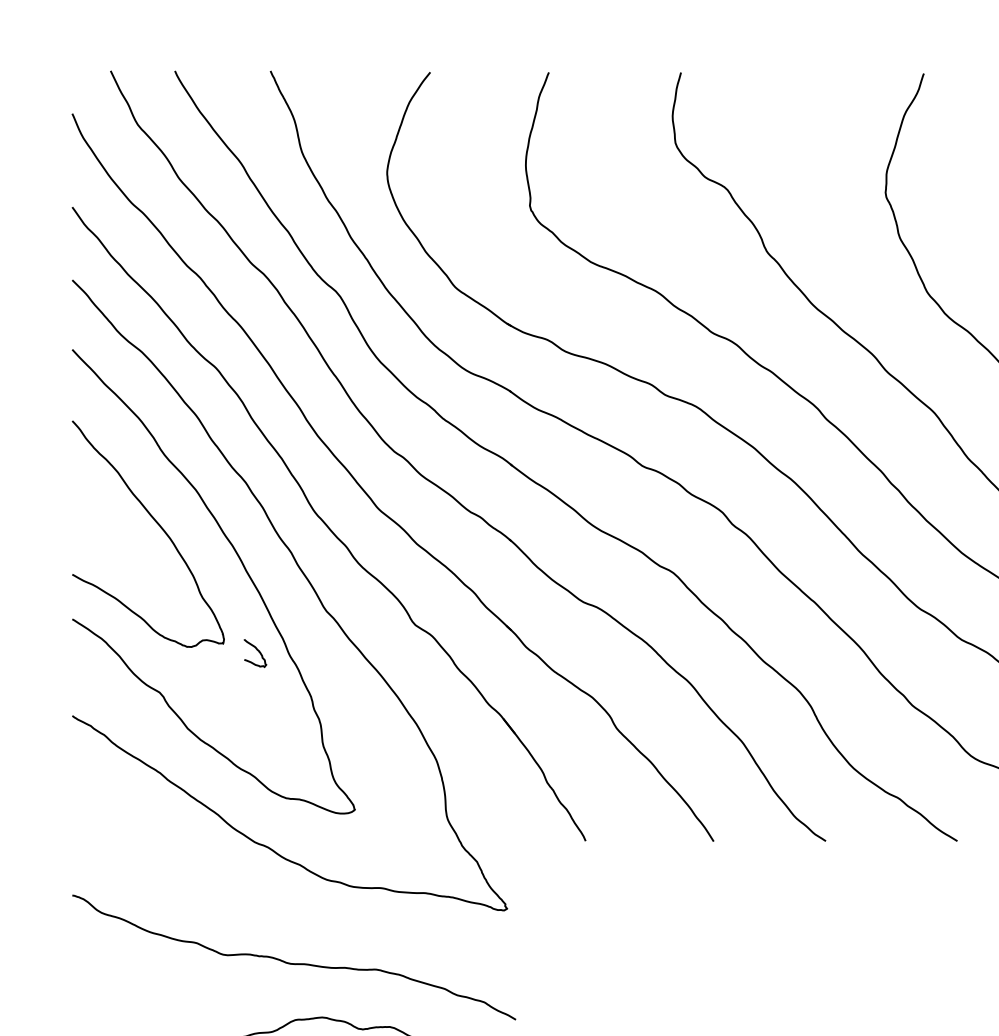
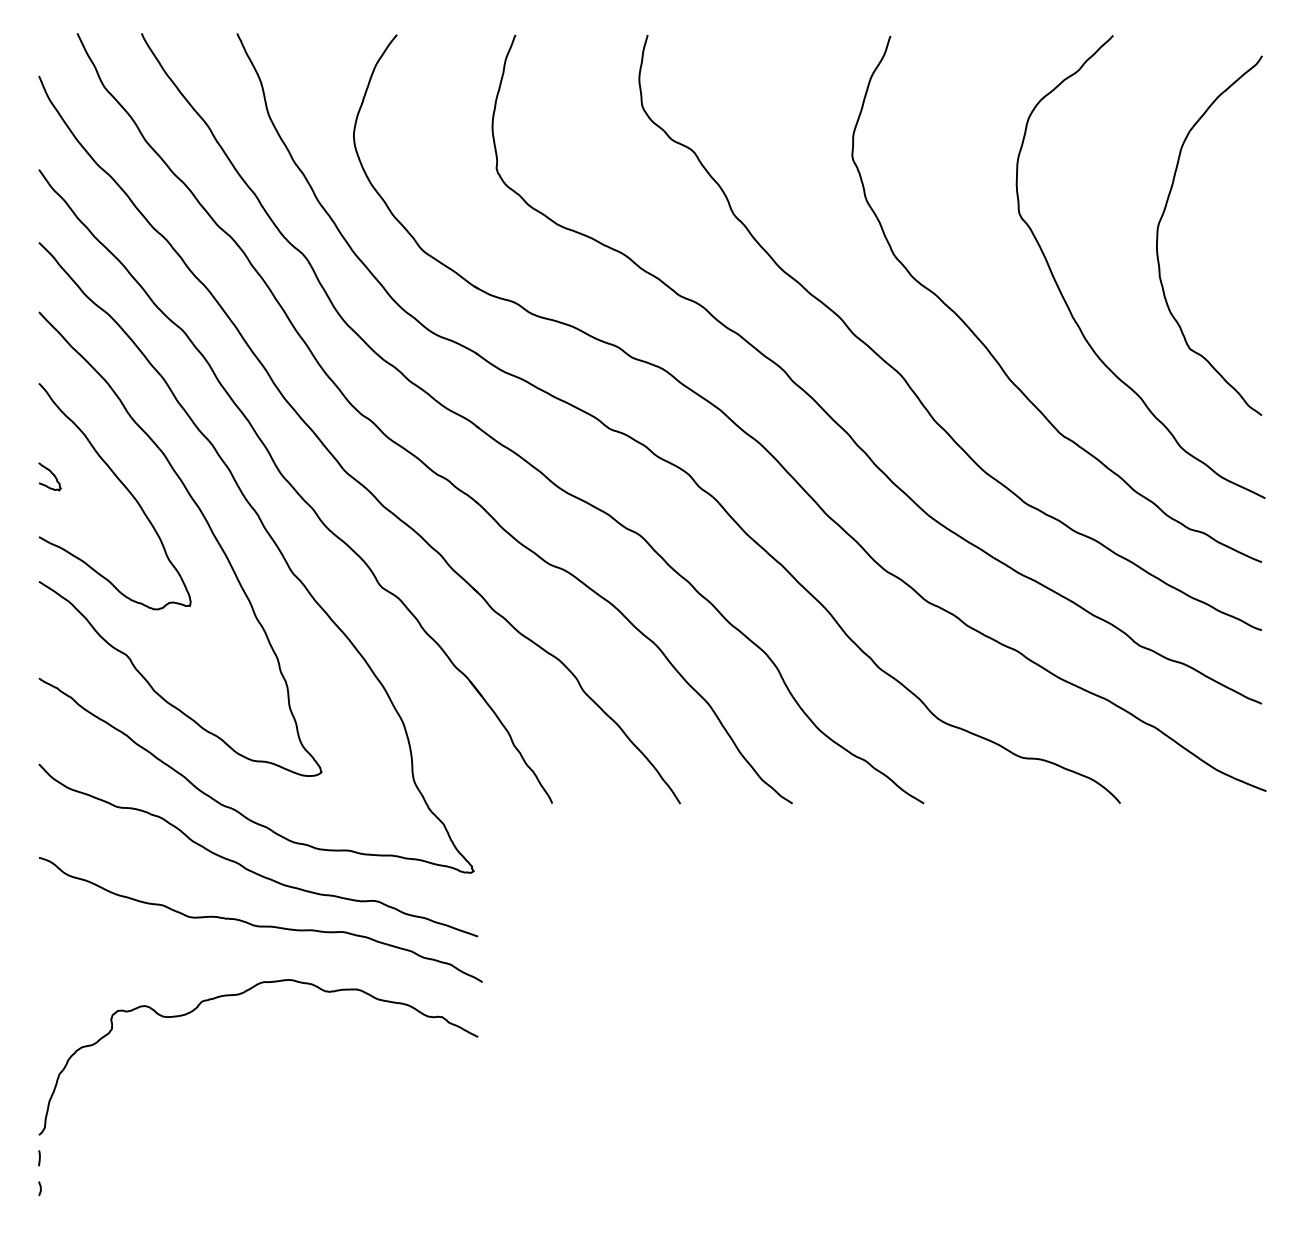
curve: (256, 650) -> (51, 473), moved
curve: (285, 908) -> (252, 870), added

